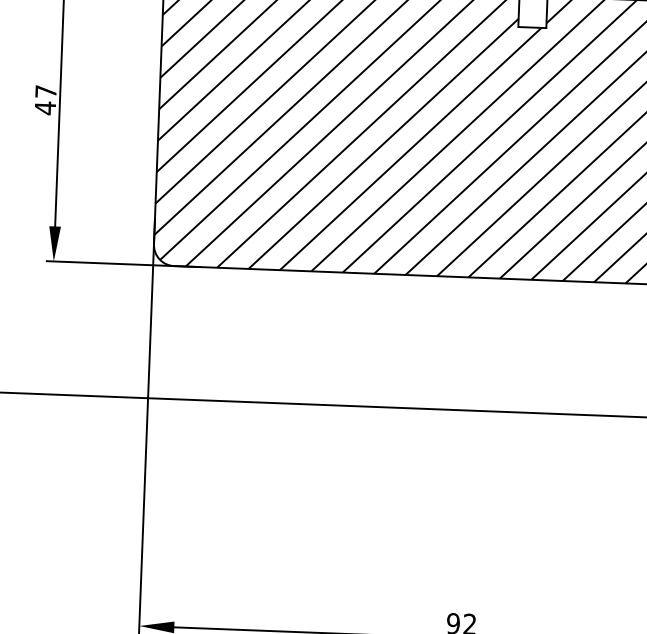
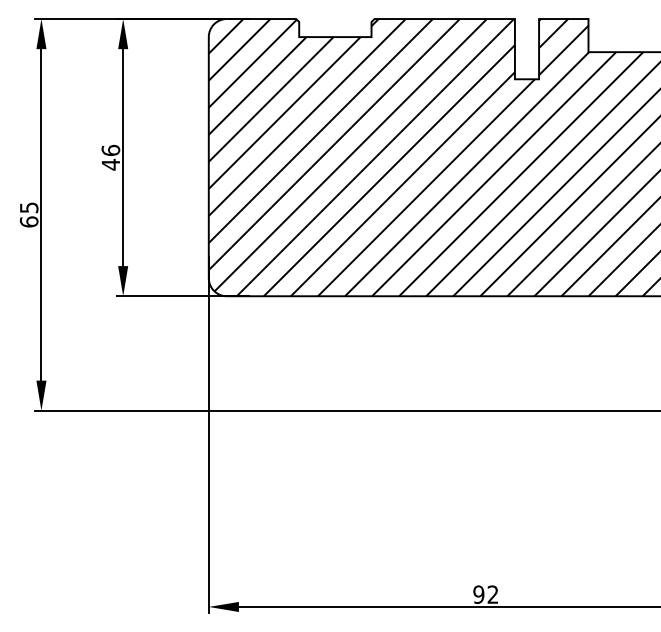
text: (45, 90) -> (110, 149), 47 -> 46

